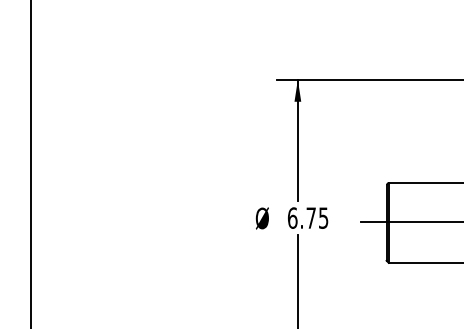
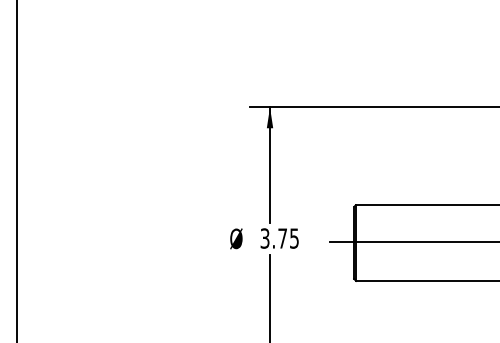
text: (292, 218) -> (264, 238), 6.75 -> 3.75

